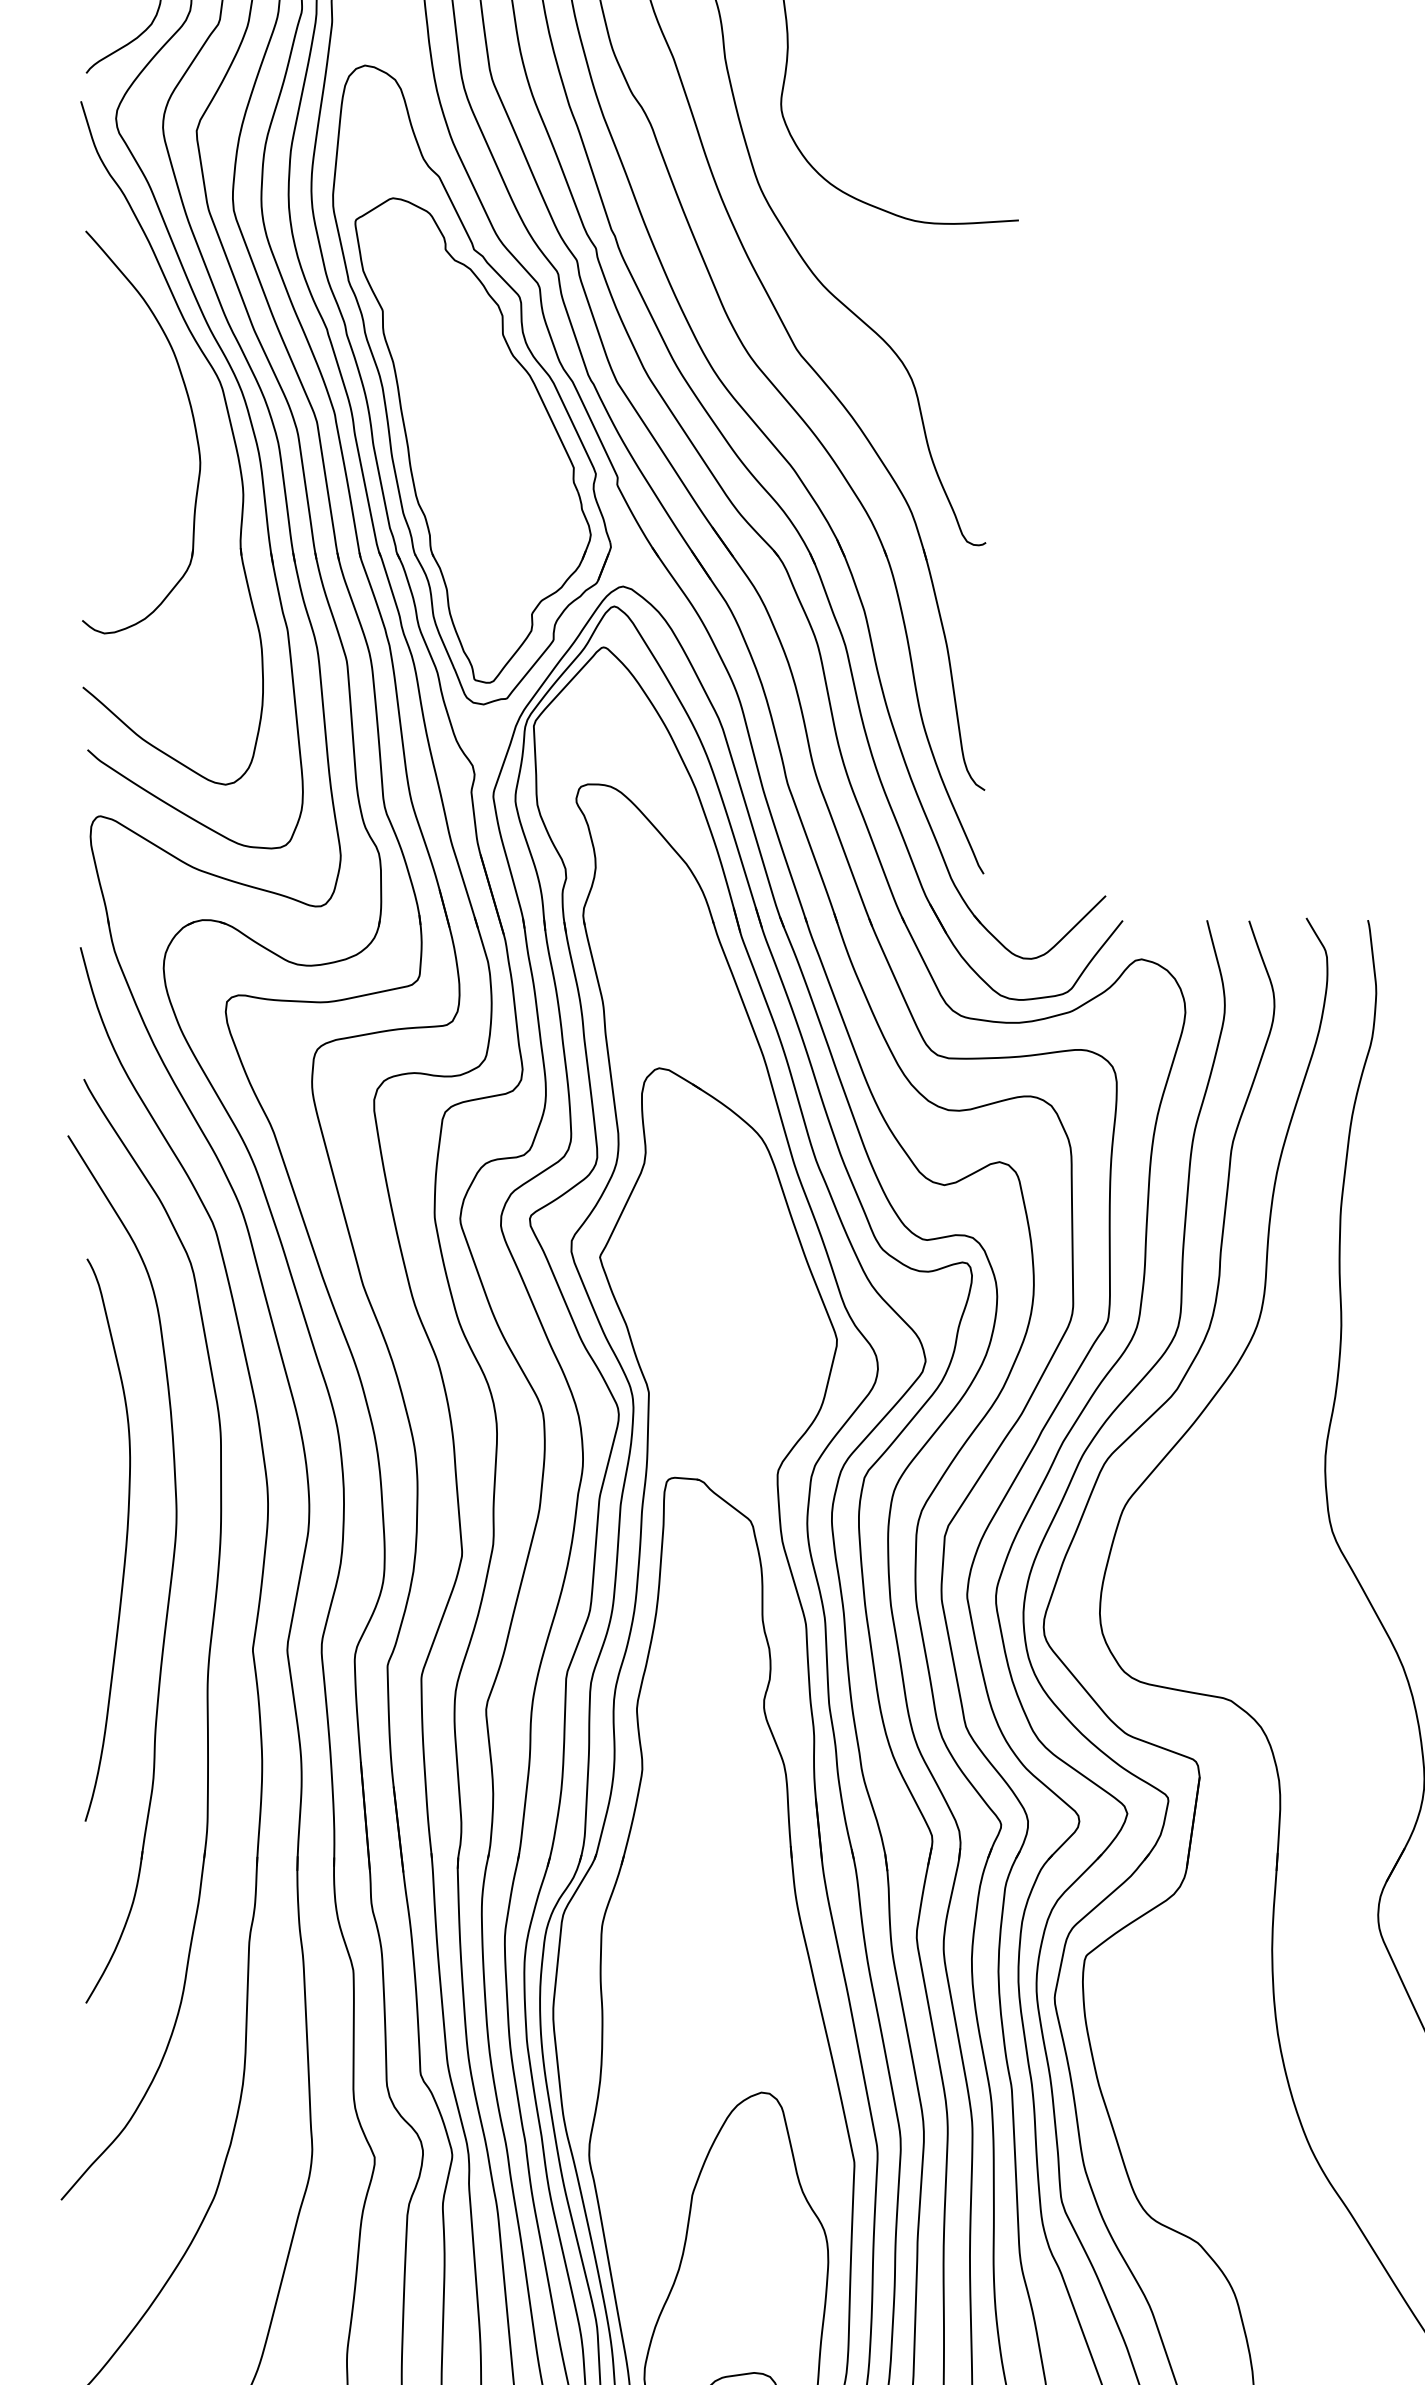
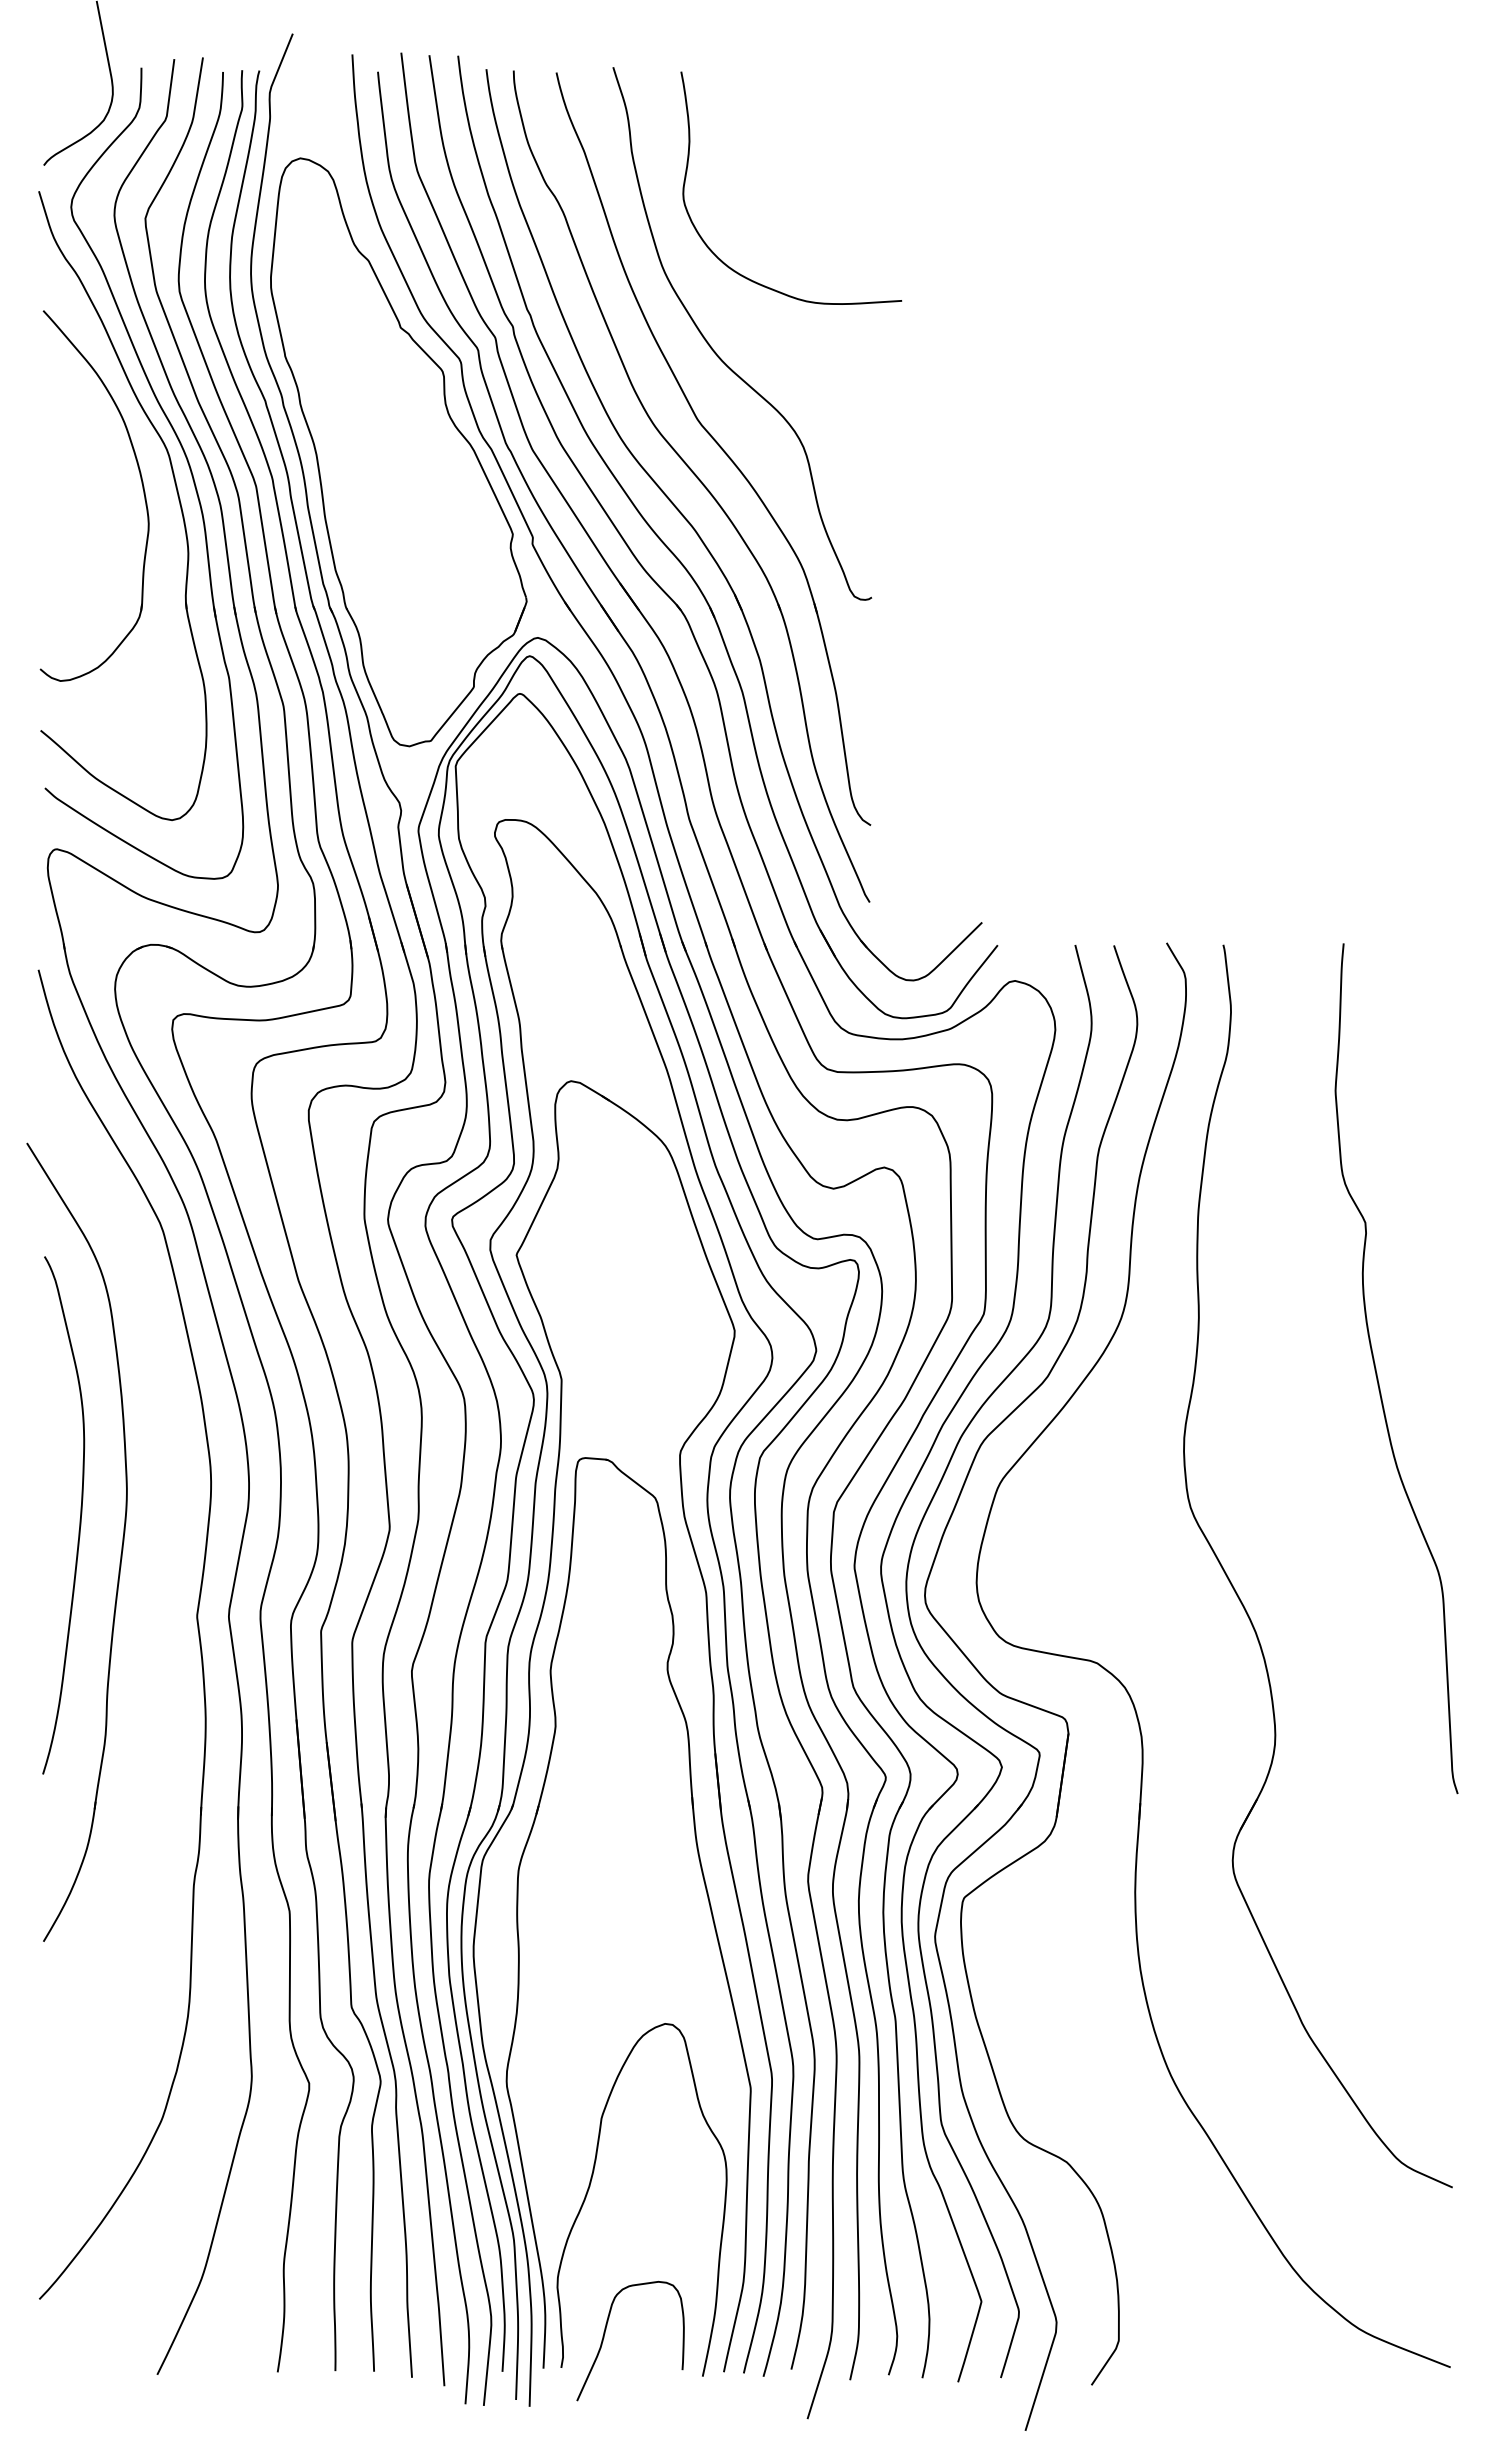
part: (472, 440) -> (399, 503), removed
part: (208, 1648) -> (156, 1615), removed

